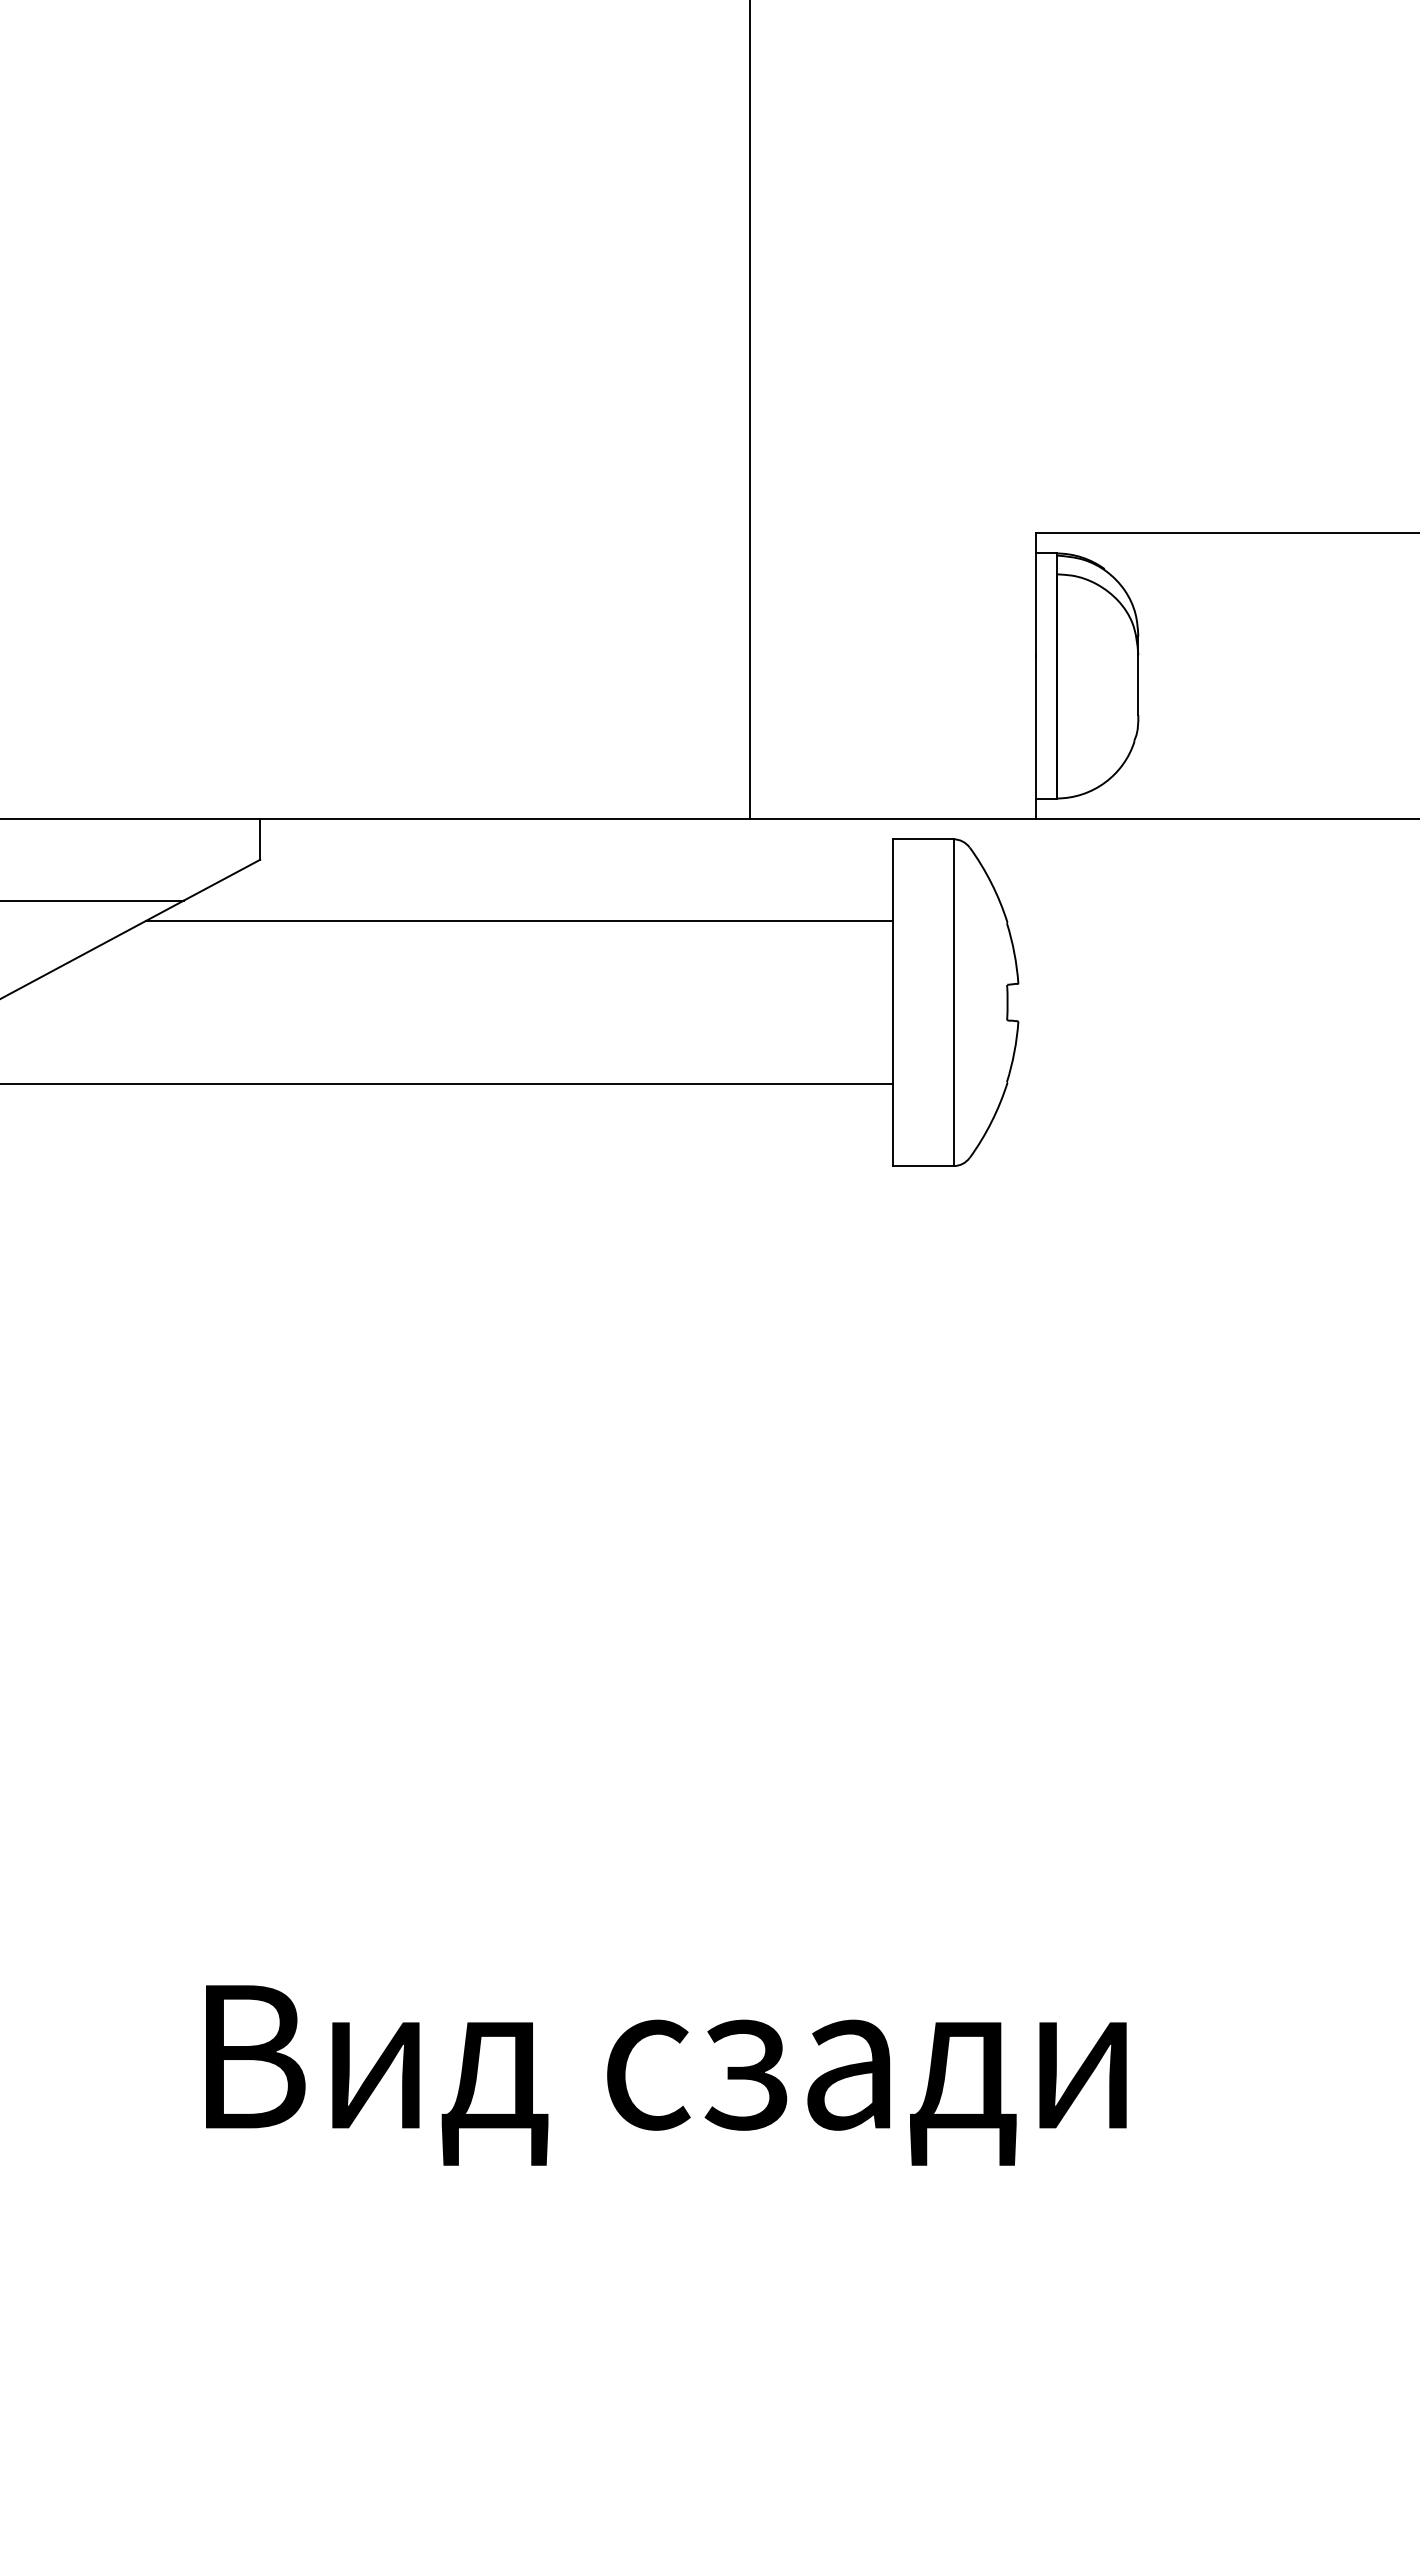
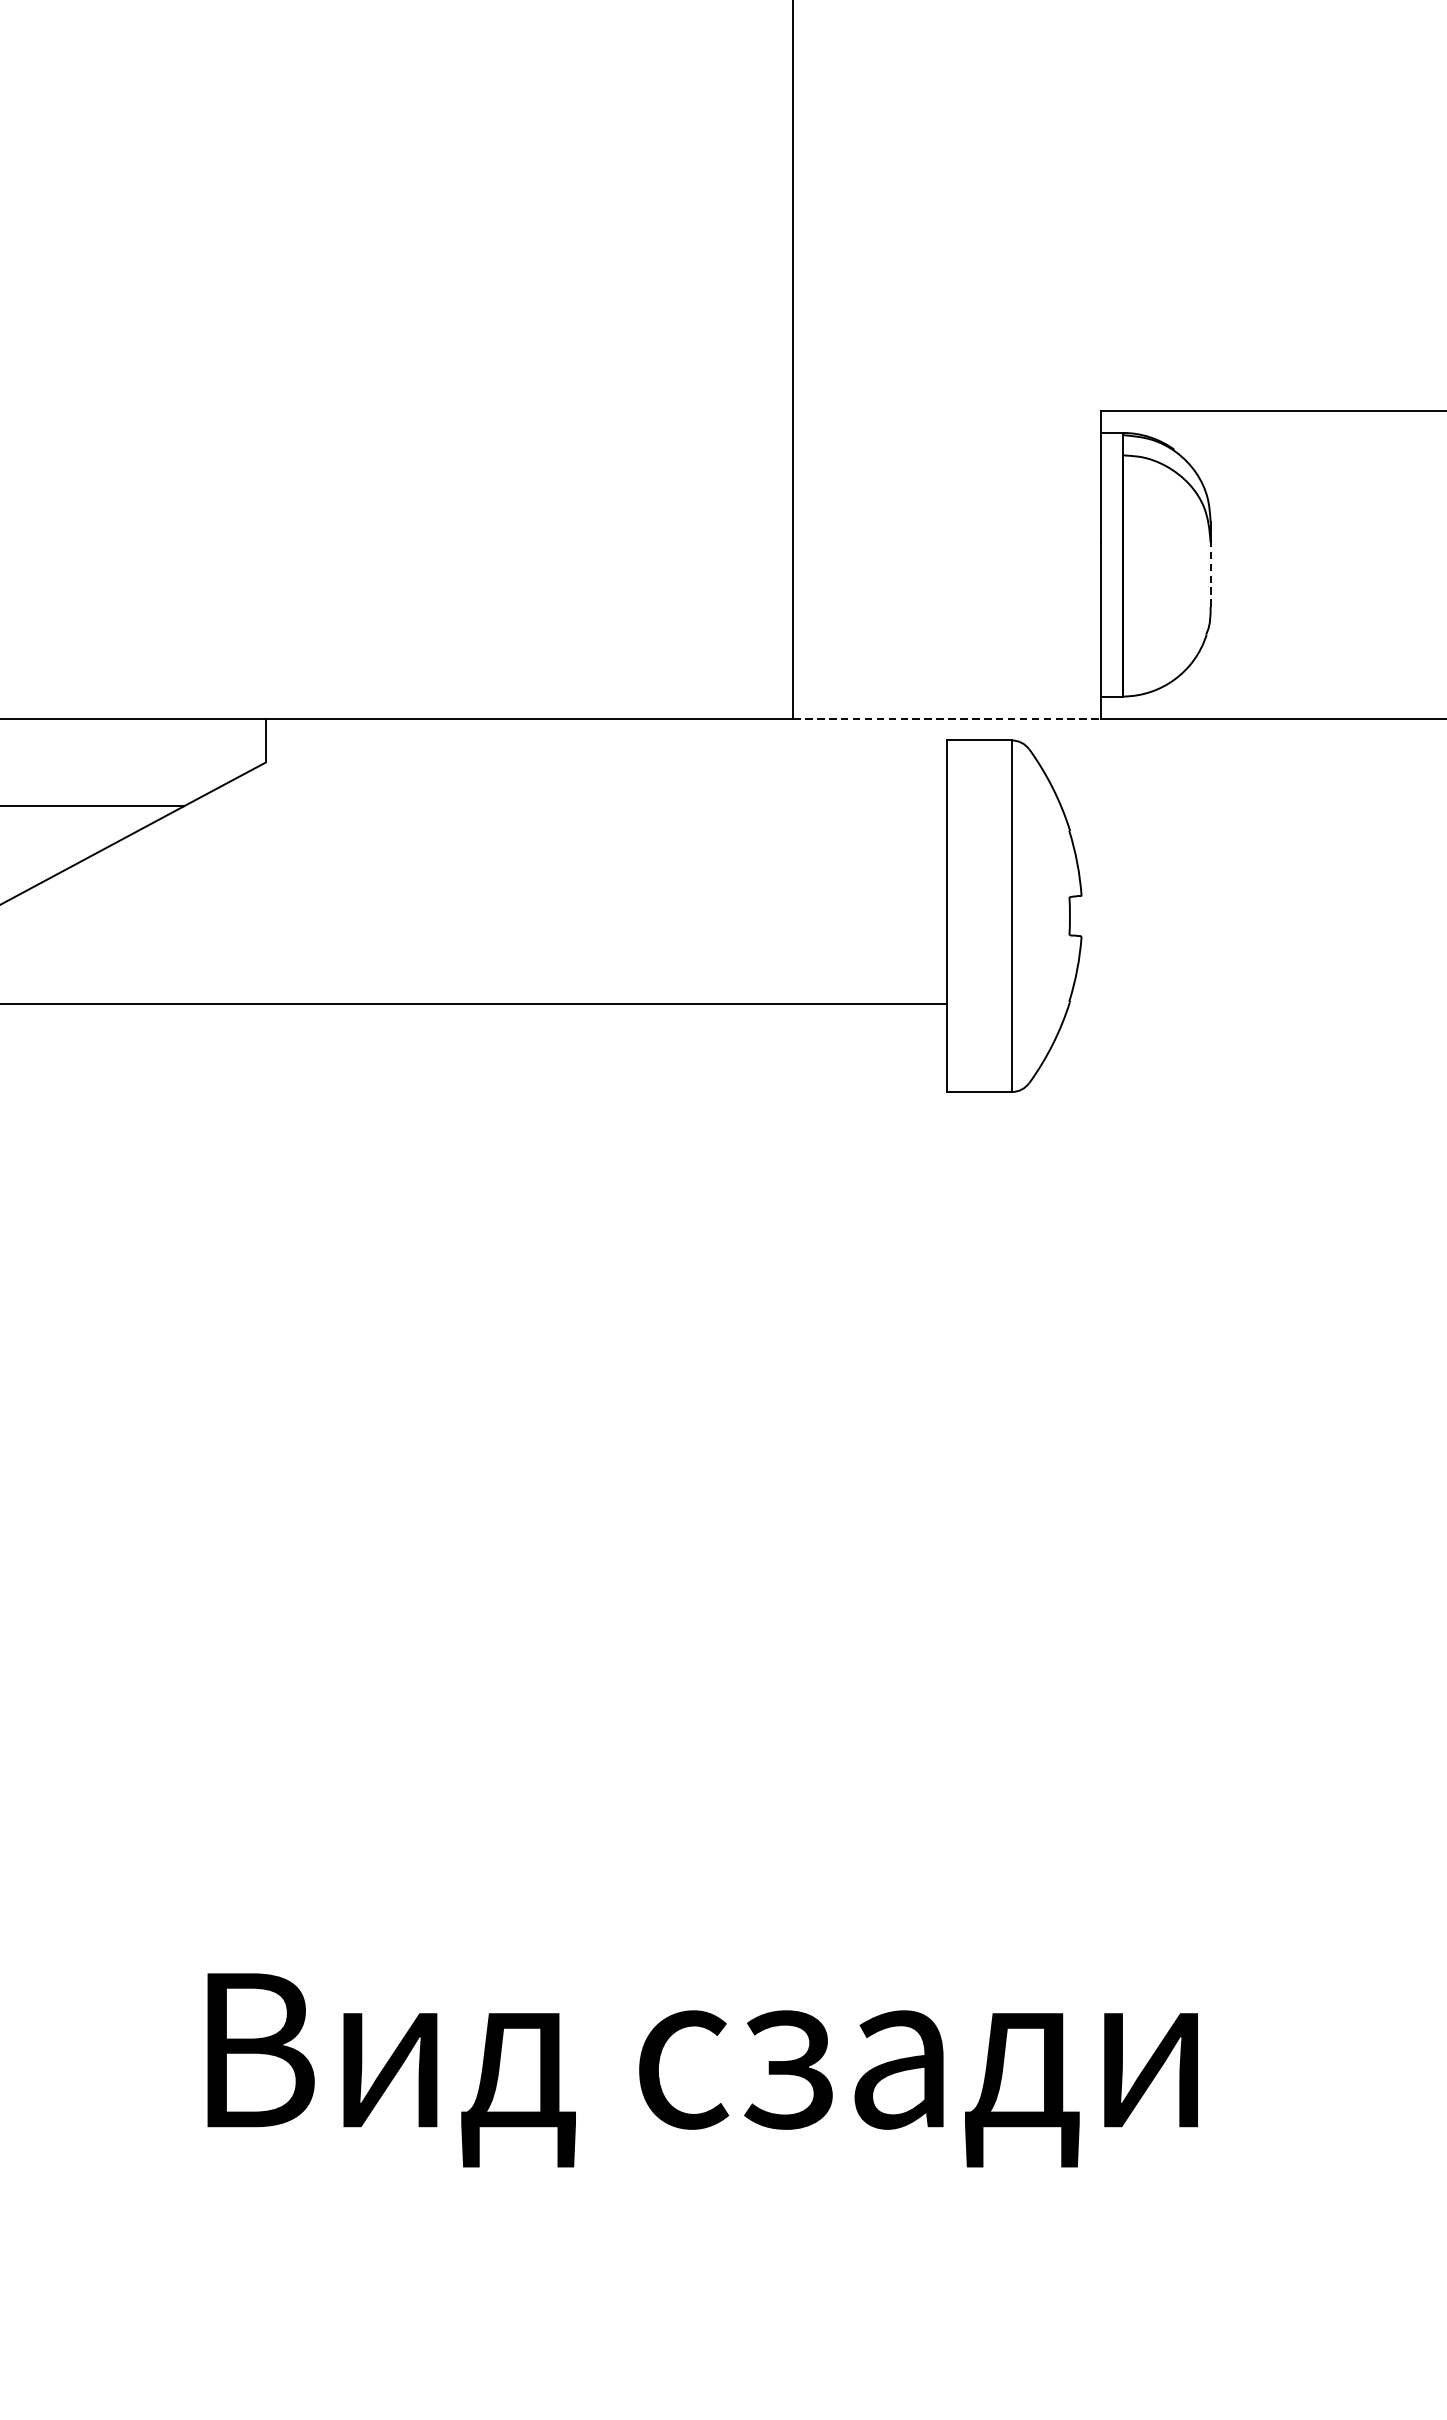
line: (1138, 684) -> (1210, 573), solid -> dashed
line: (893, 818) -> (947, 718), solid -> dashed
line: (519, 921) -> (544, 828), removed

